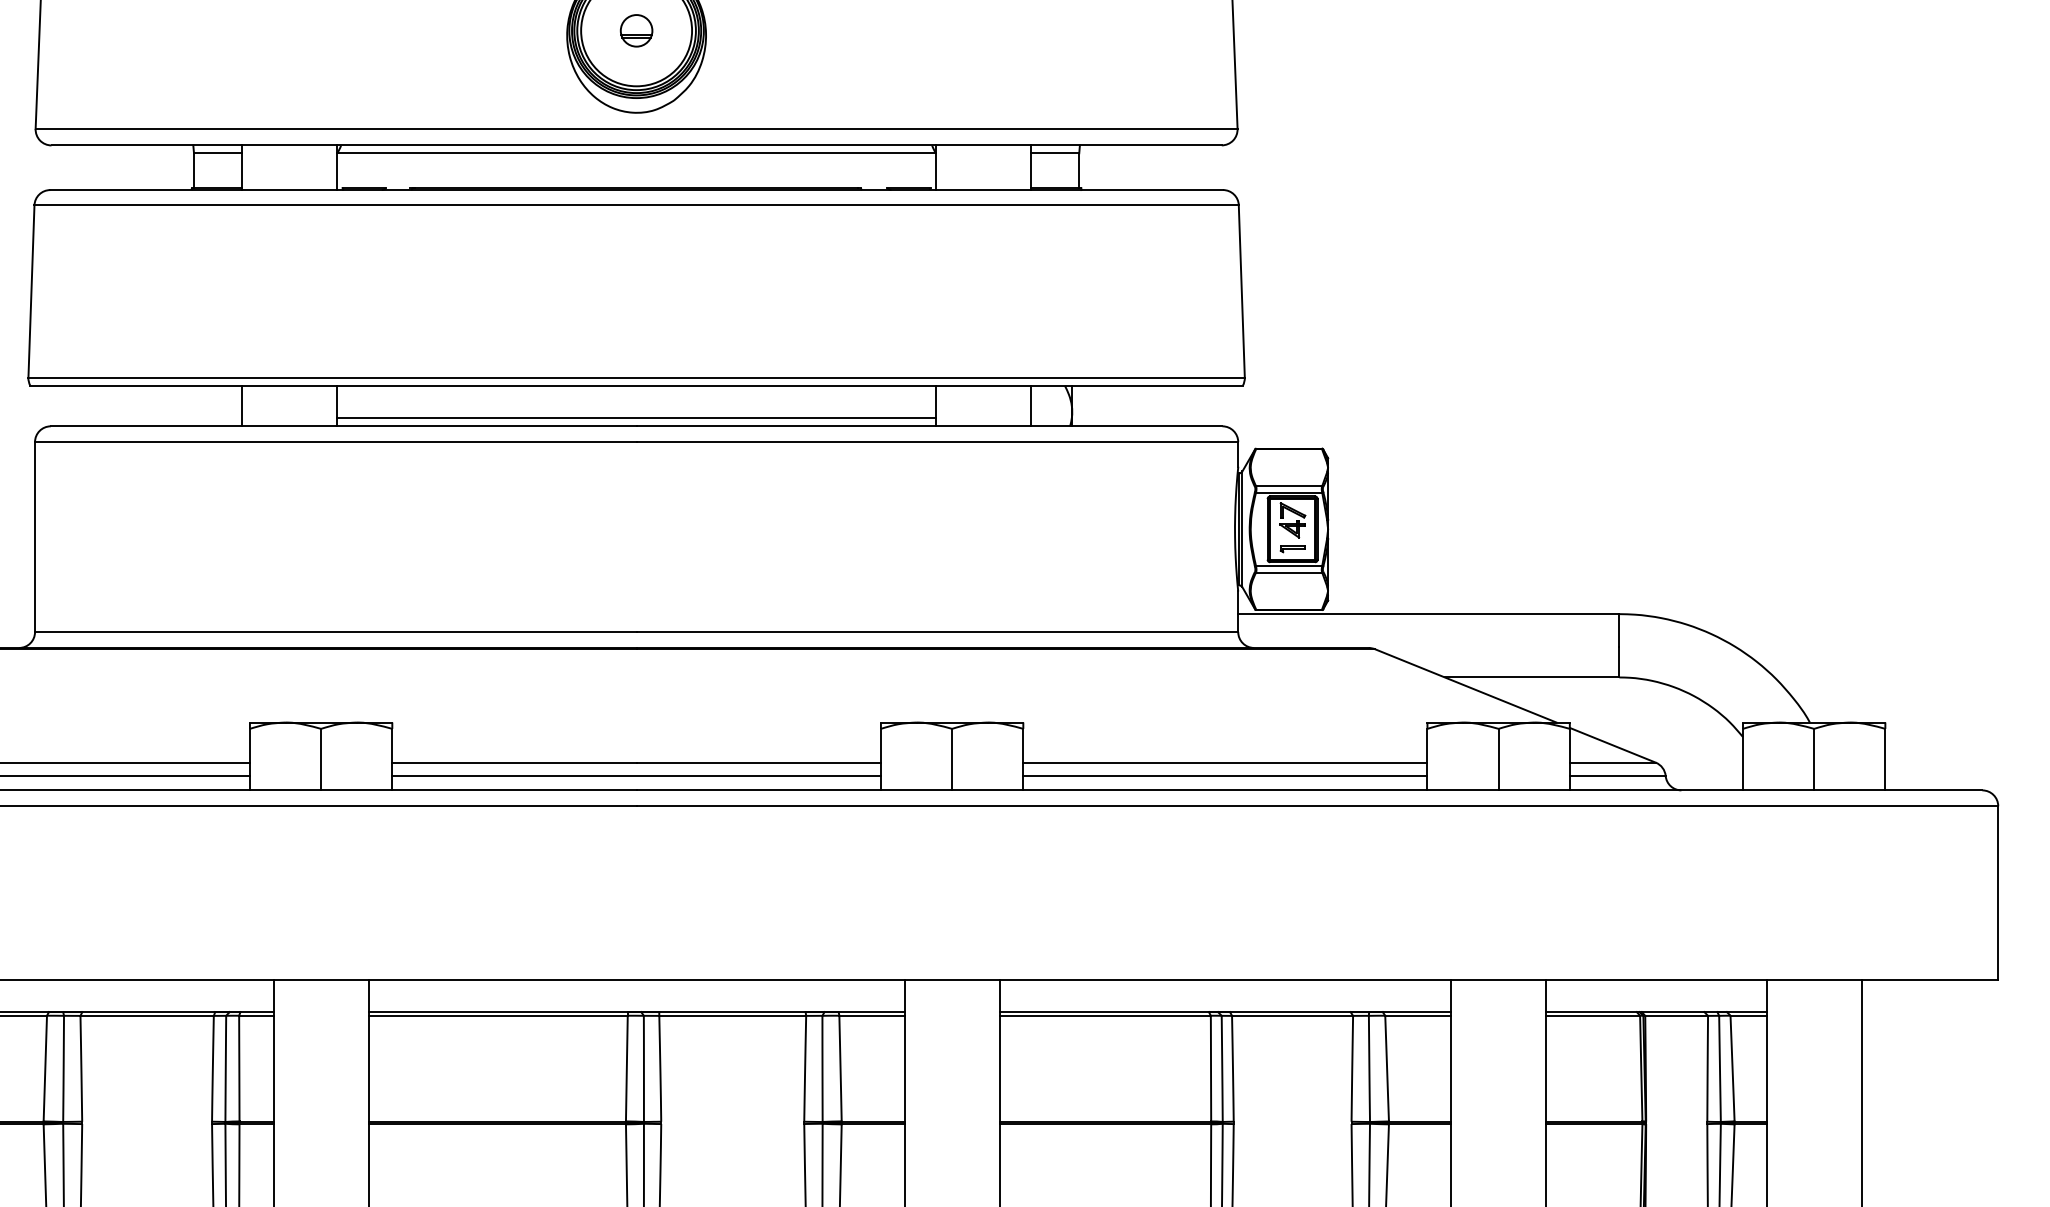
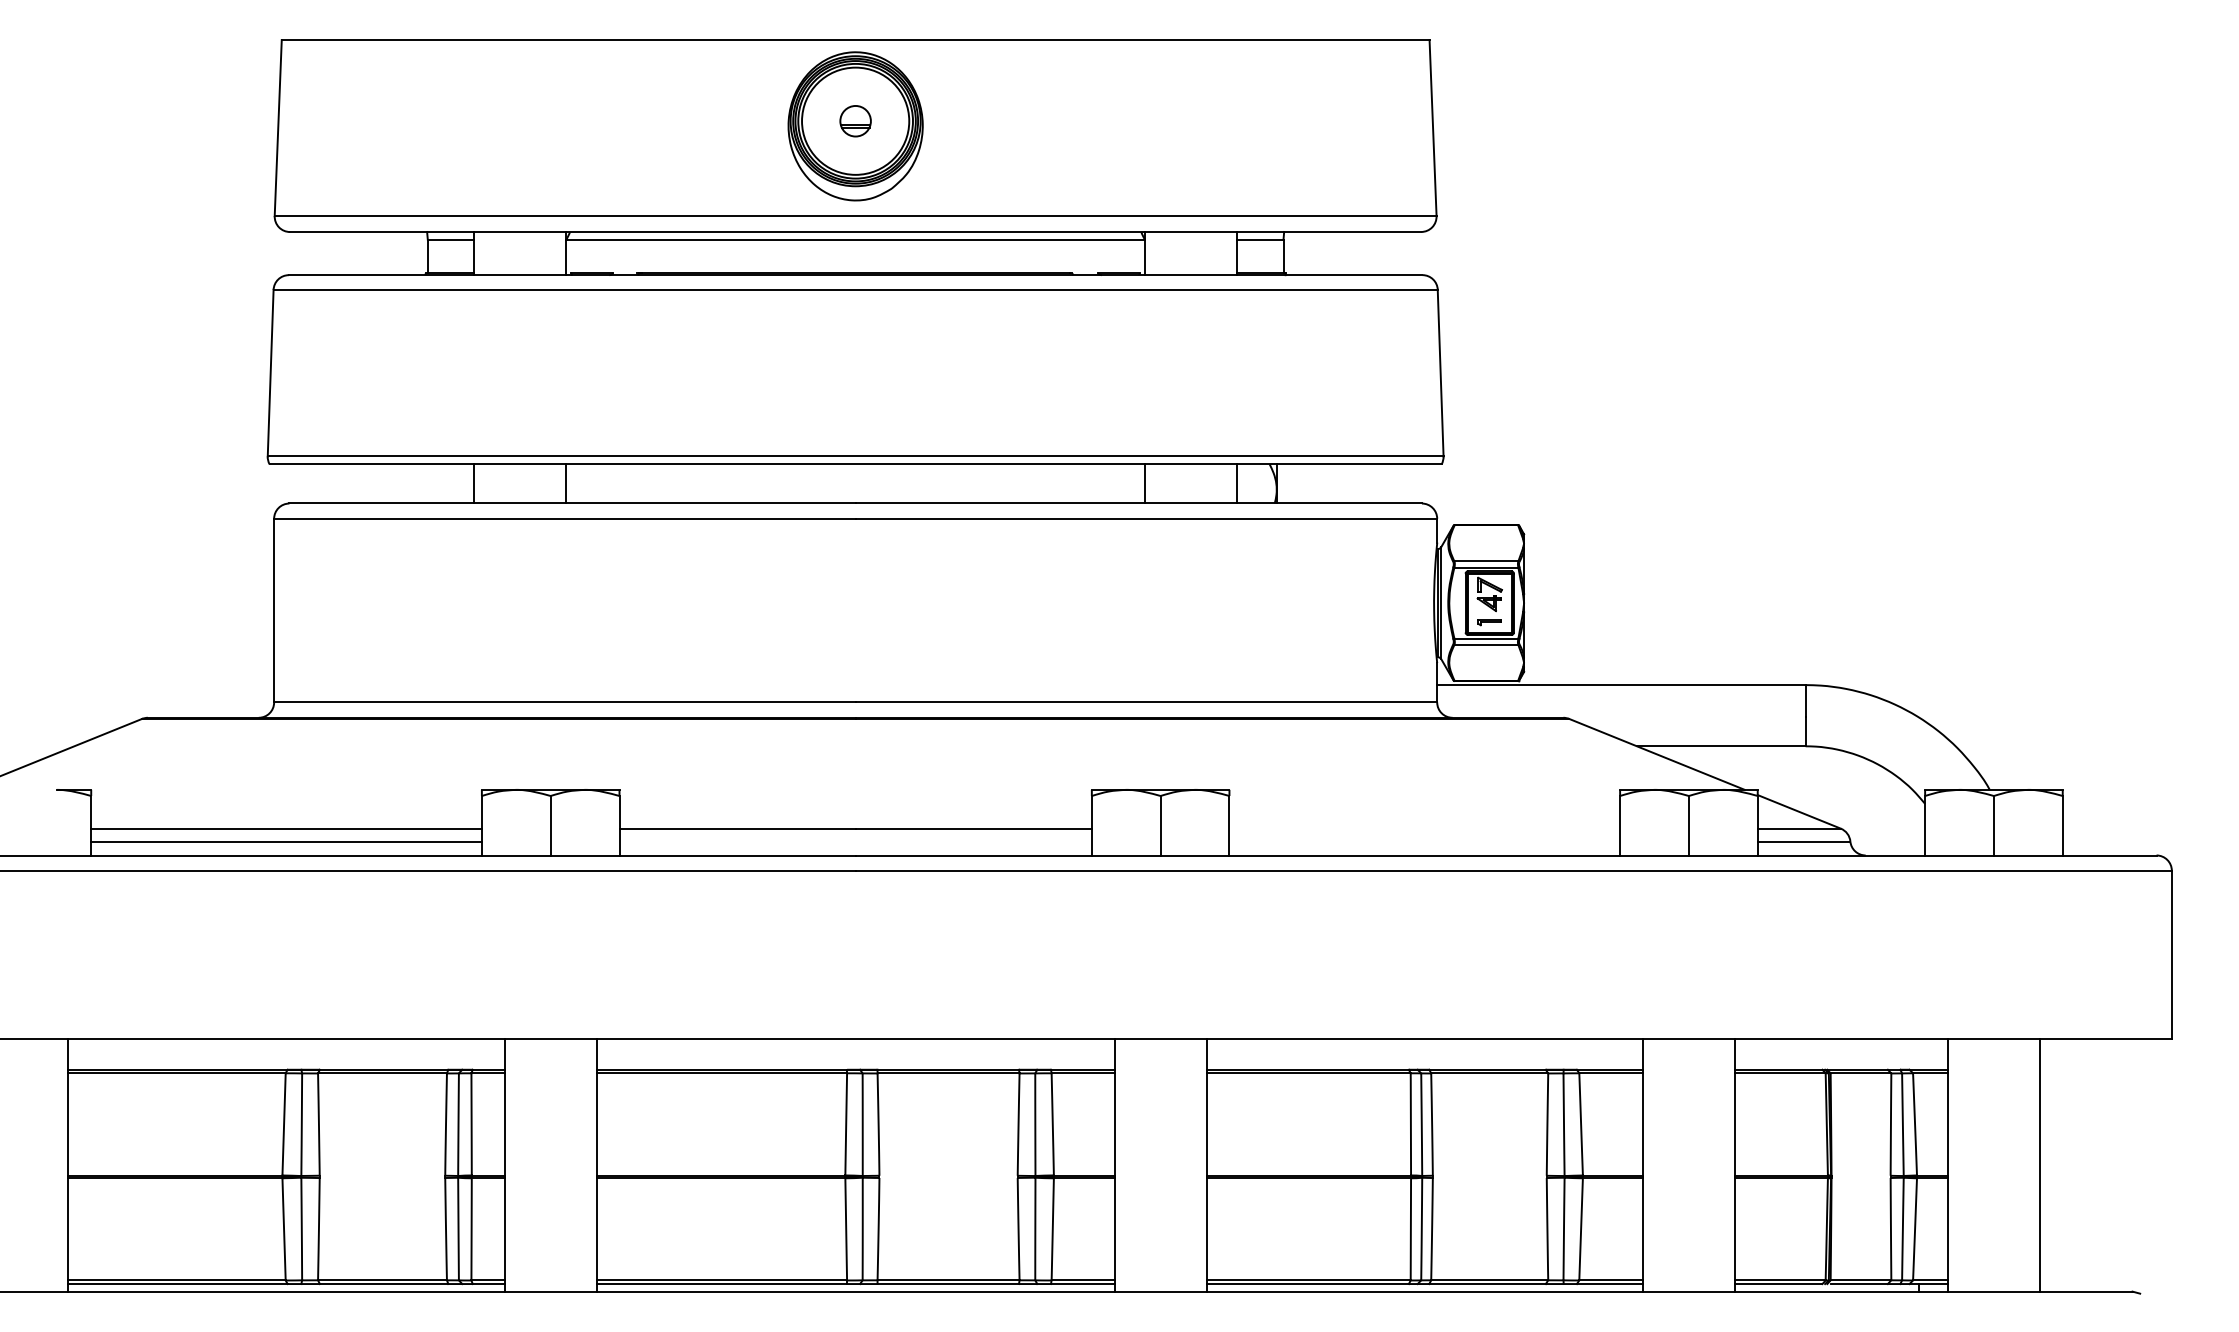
line: (636, 418) -> (855, 495), removed
line: (1225, 762) -> (1424, 828), removed
line: (636, 775) -> (855, 841), removed
line: (1225, 775) -> (1424, 841), removed

